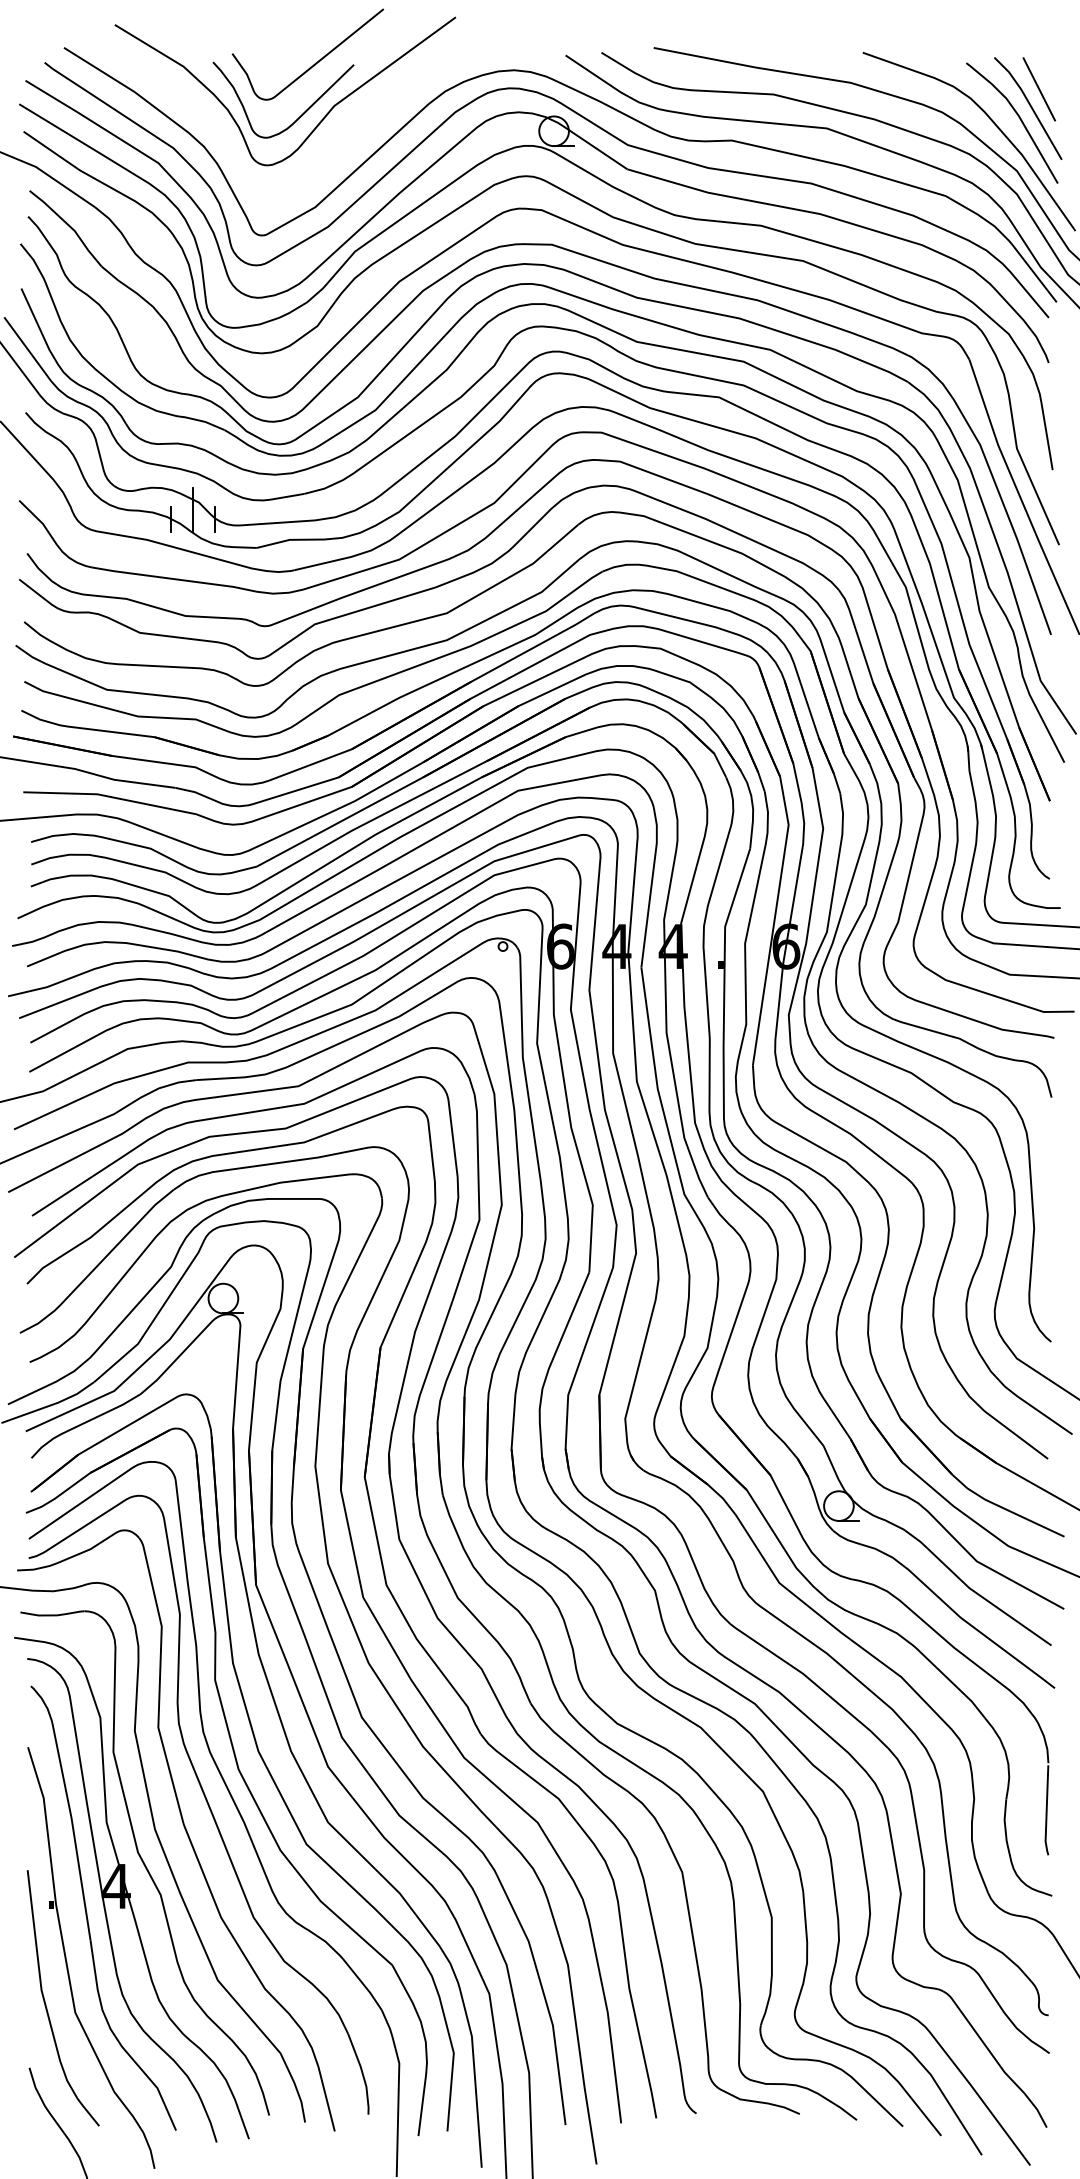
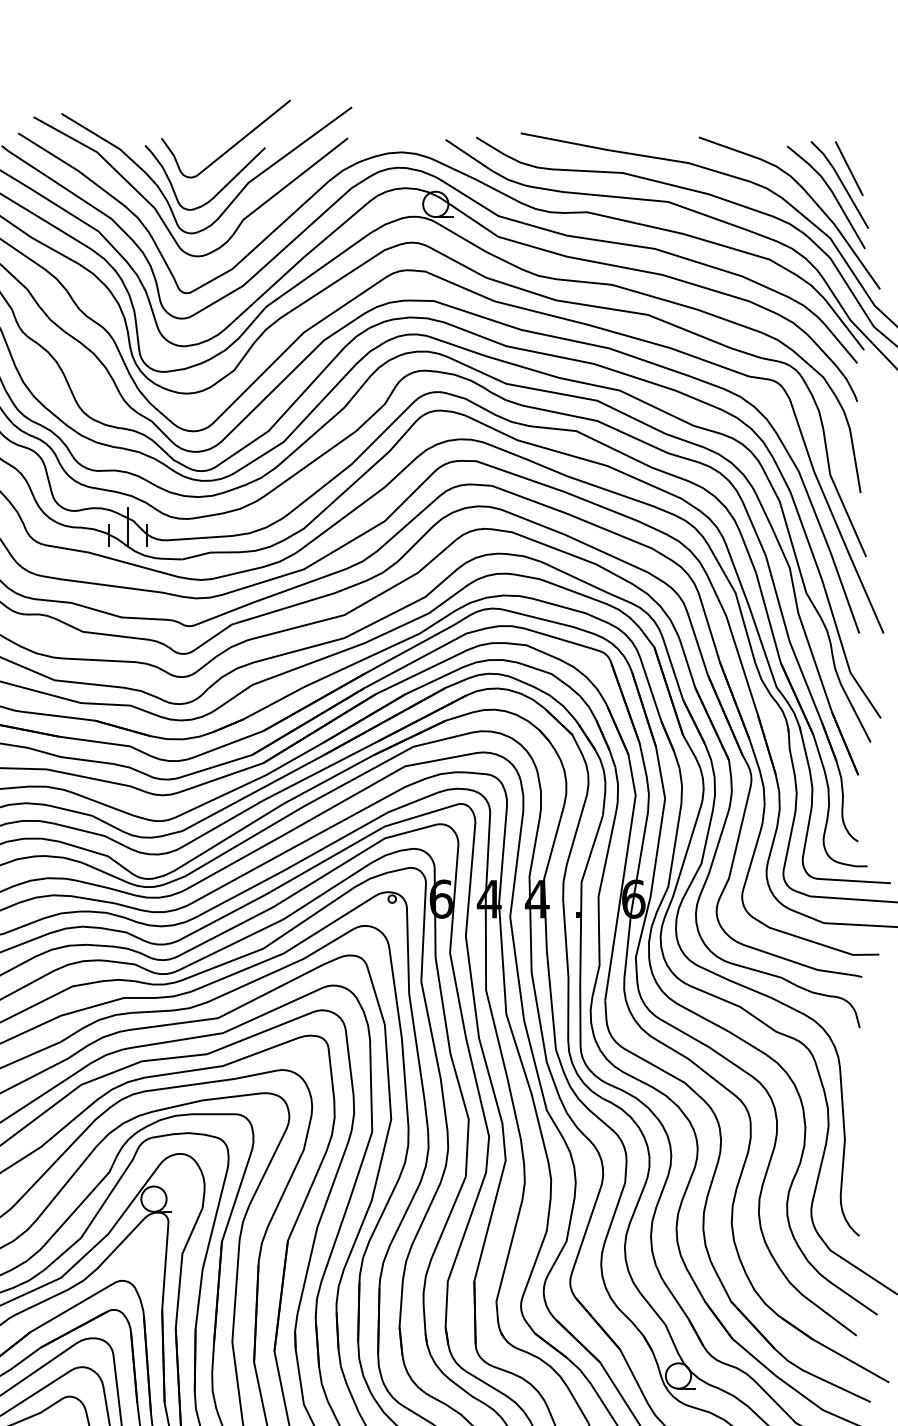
curve: (227, 138) -> (157, 210), added

